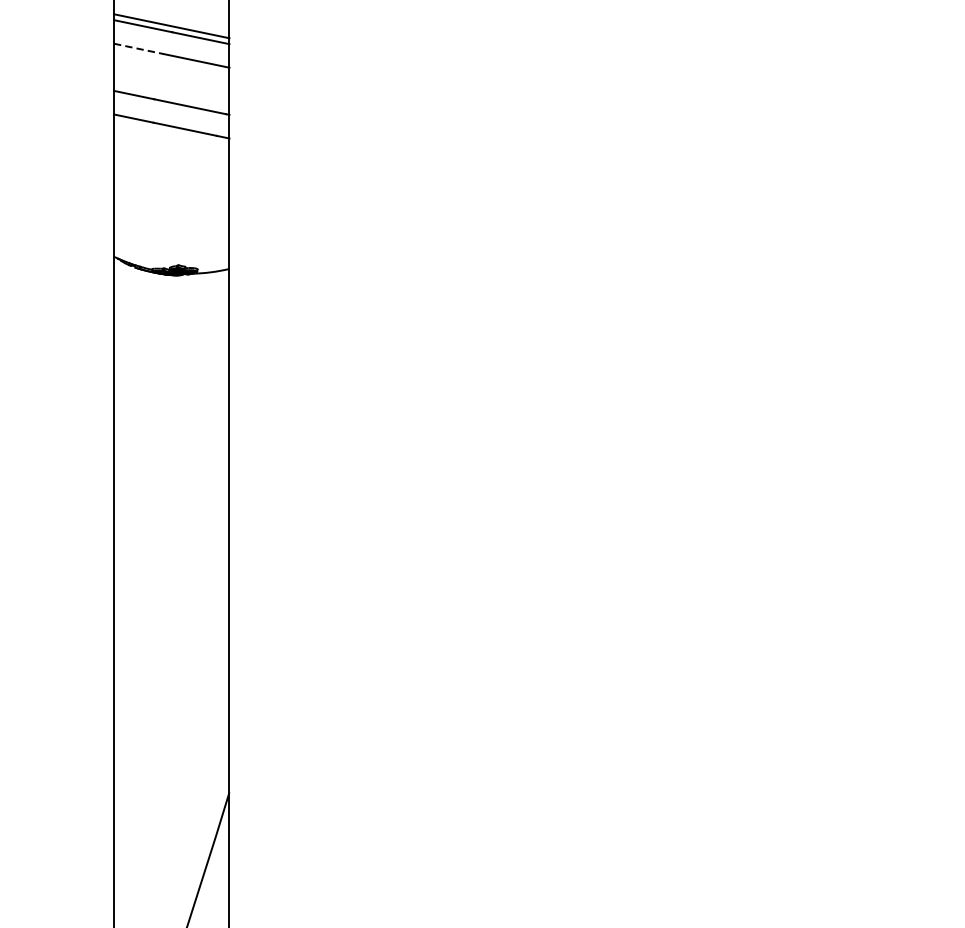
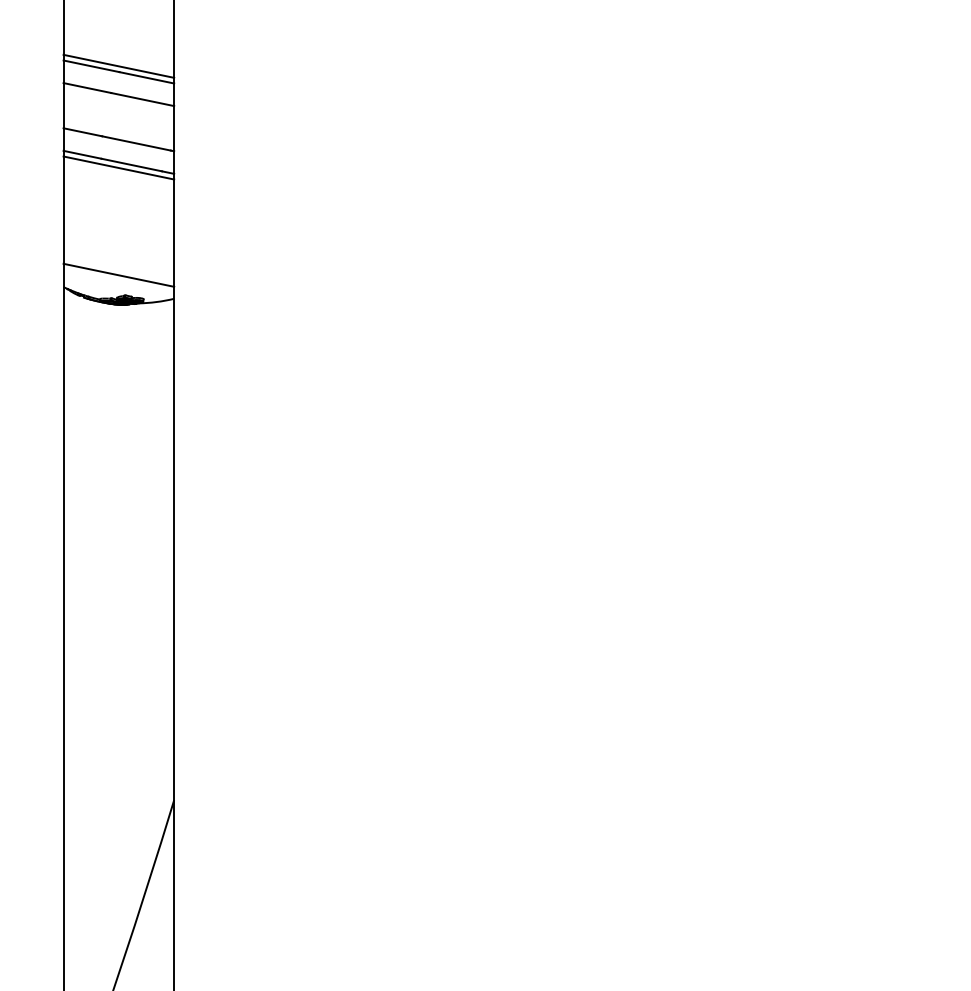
line: (138, 49) -> (87, 88), dashed -> solid
line: (171, 131) -> (118, 167), added
line: (171, 243) -> (118, 274), added

